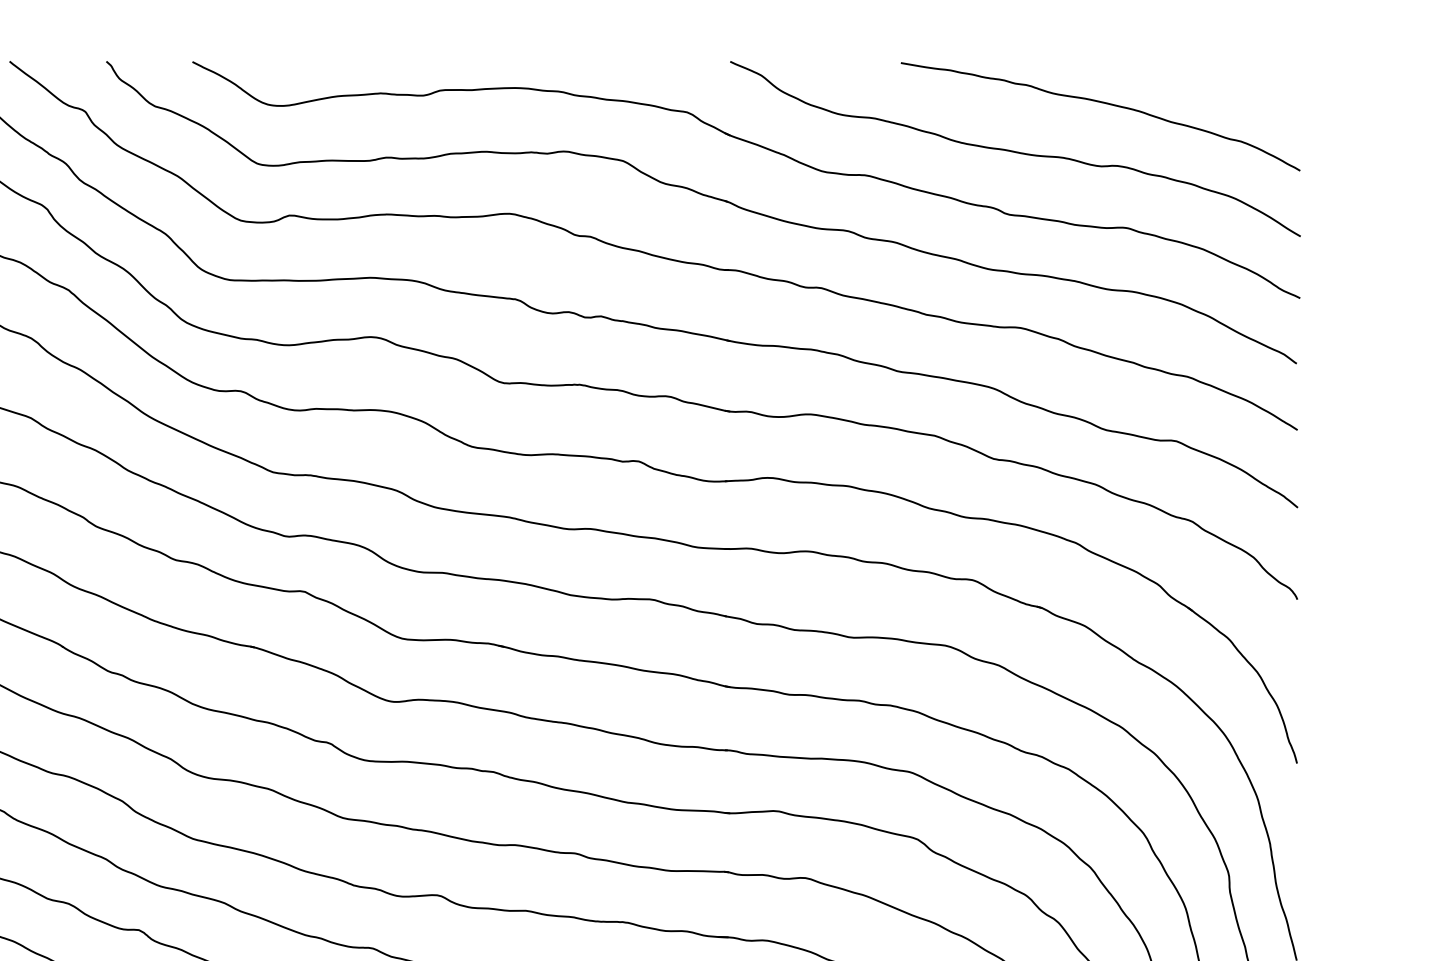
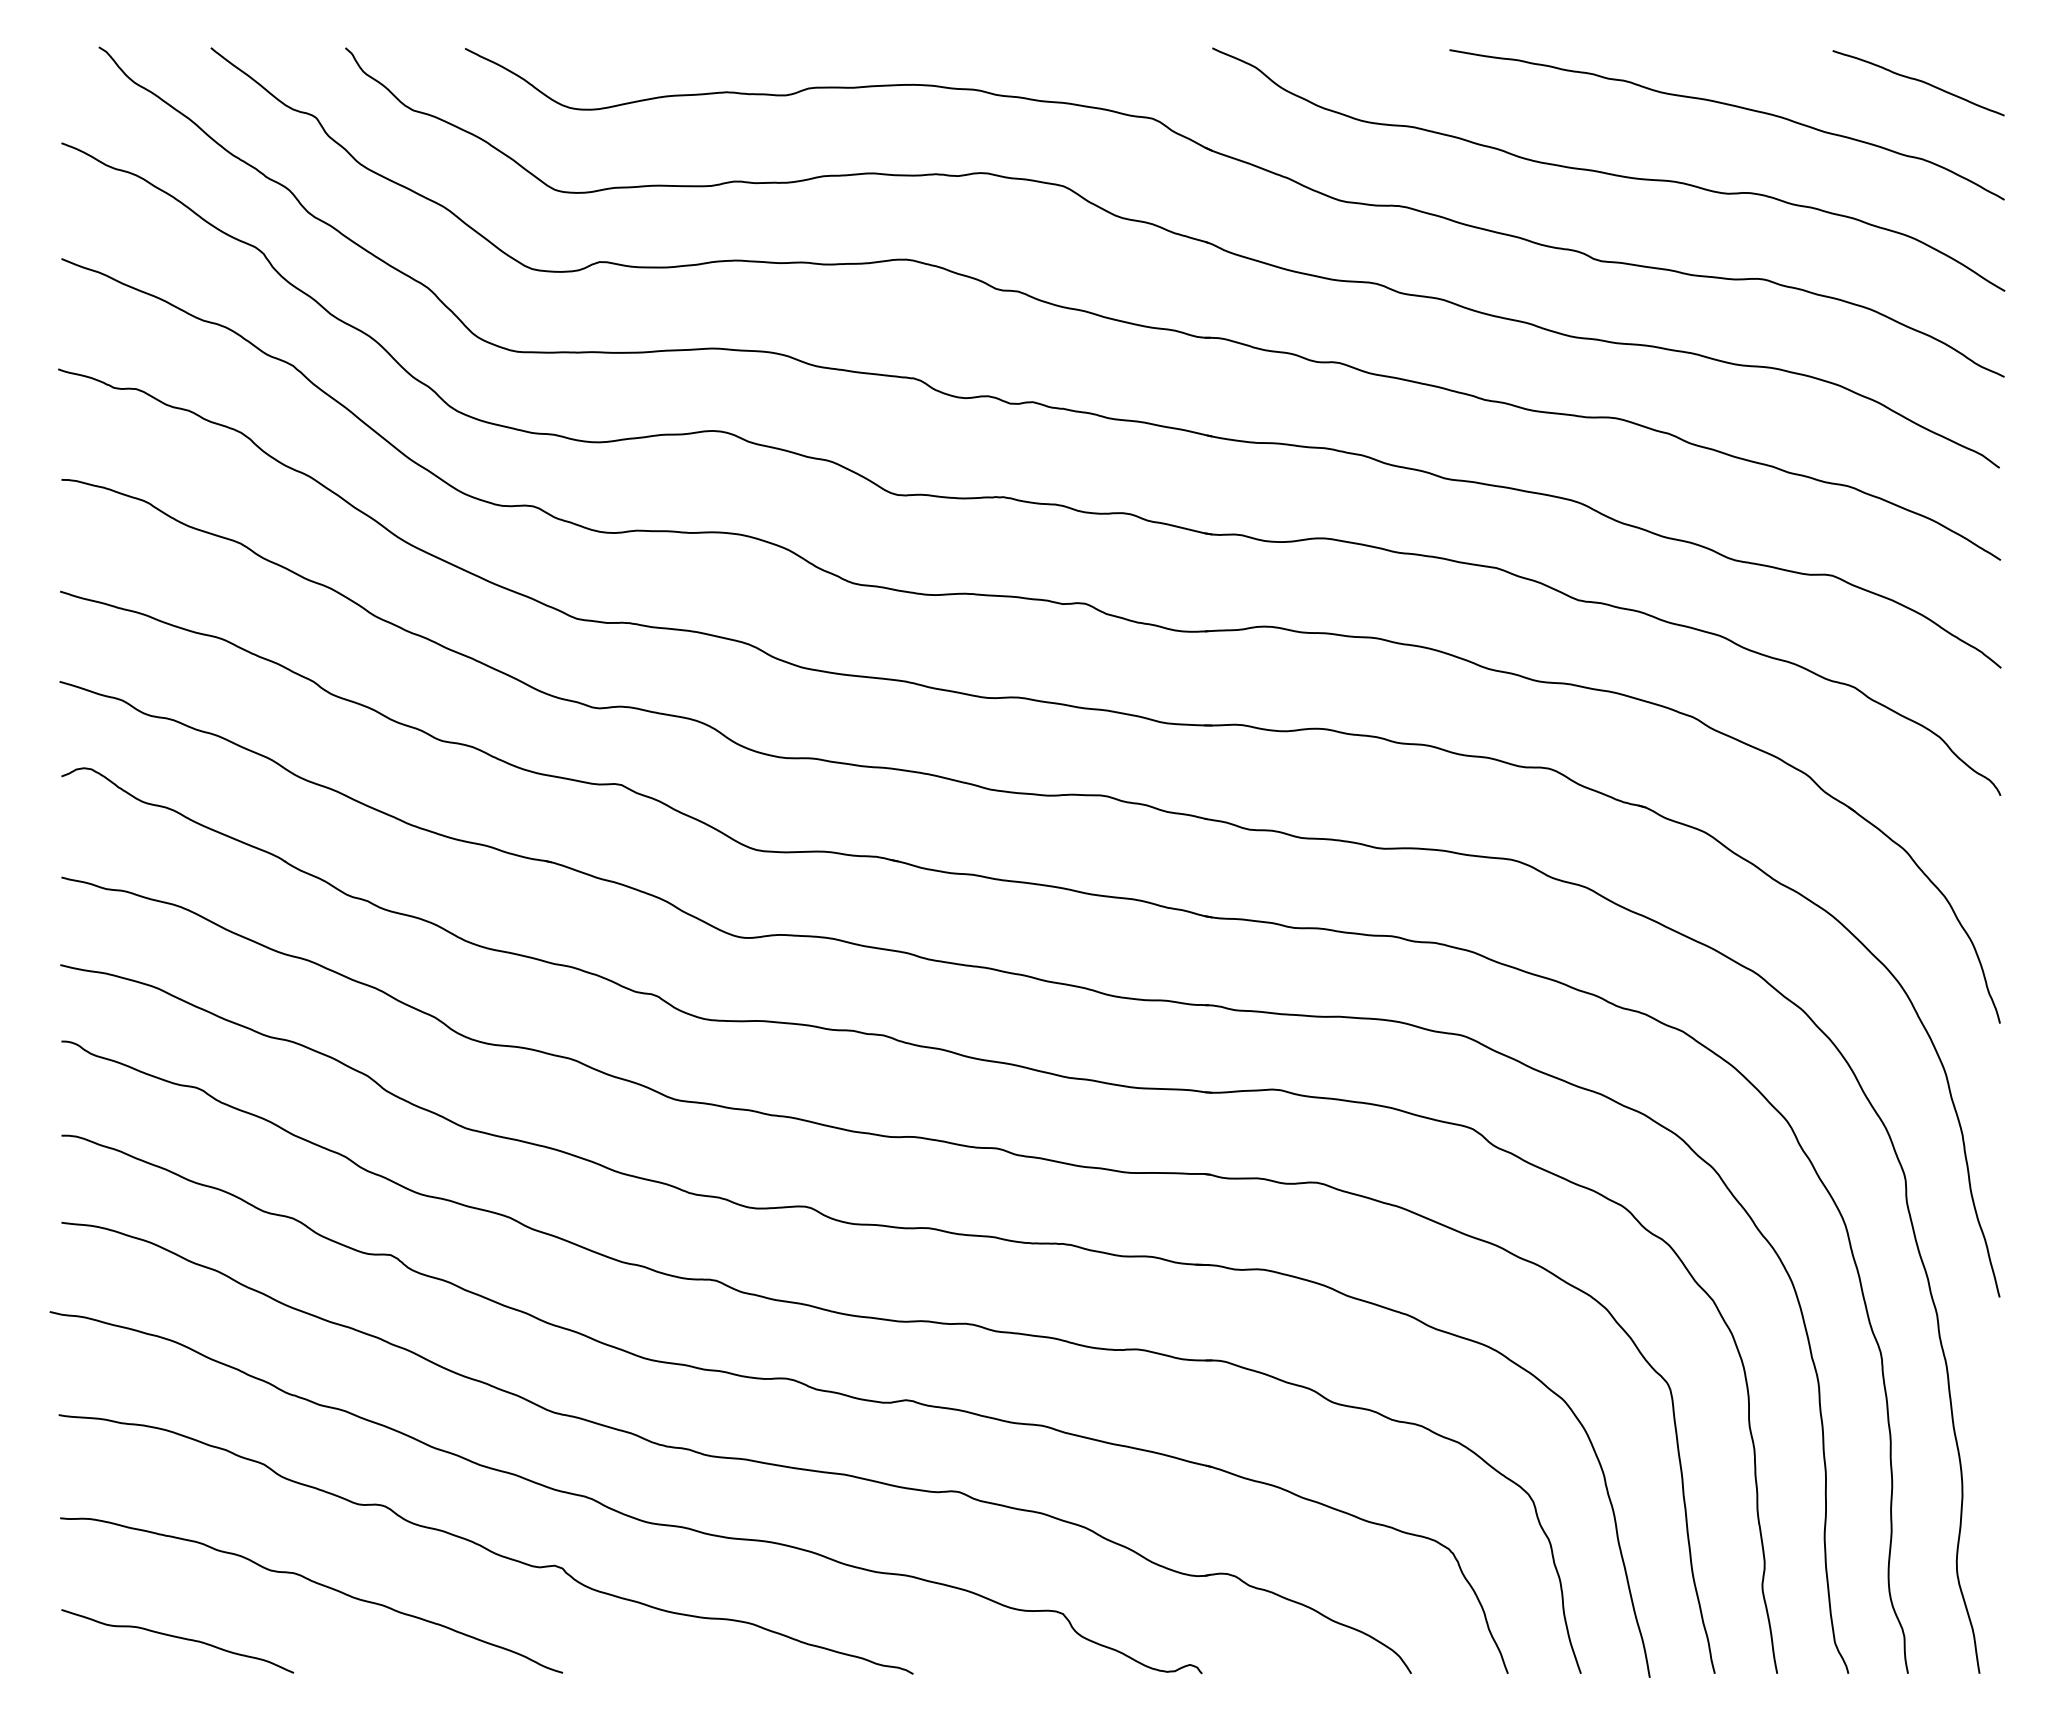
curve: (1238, 85) -> (1918, 81), added

